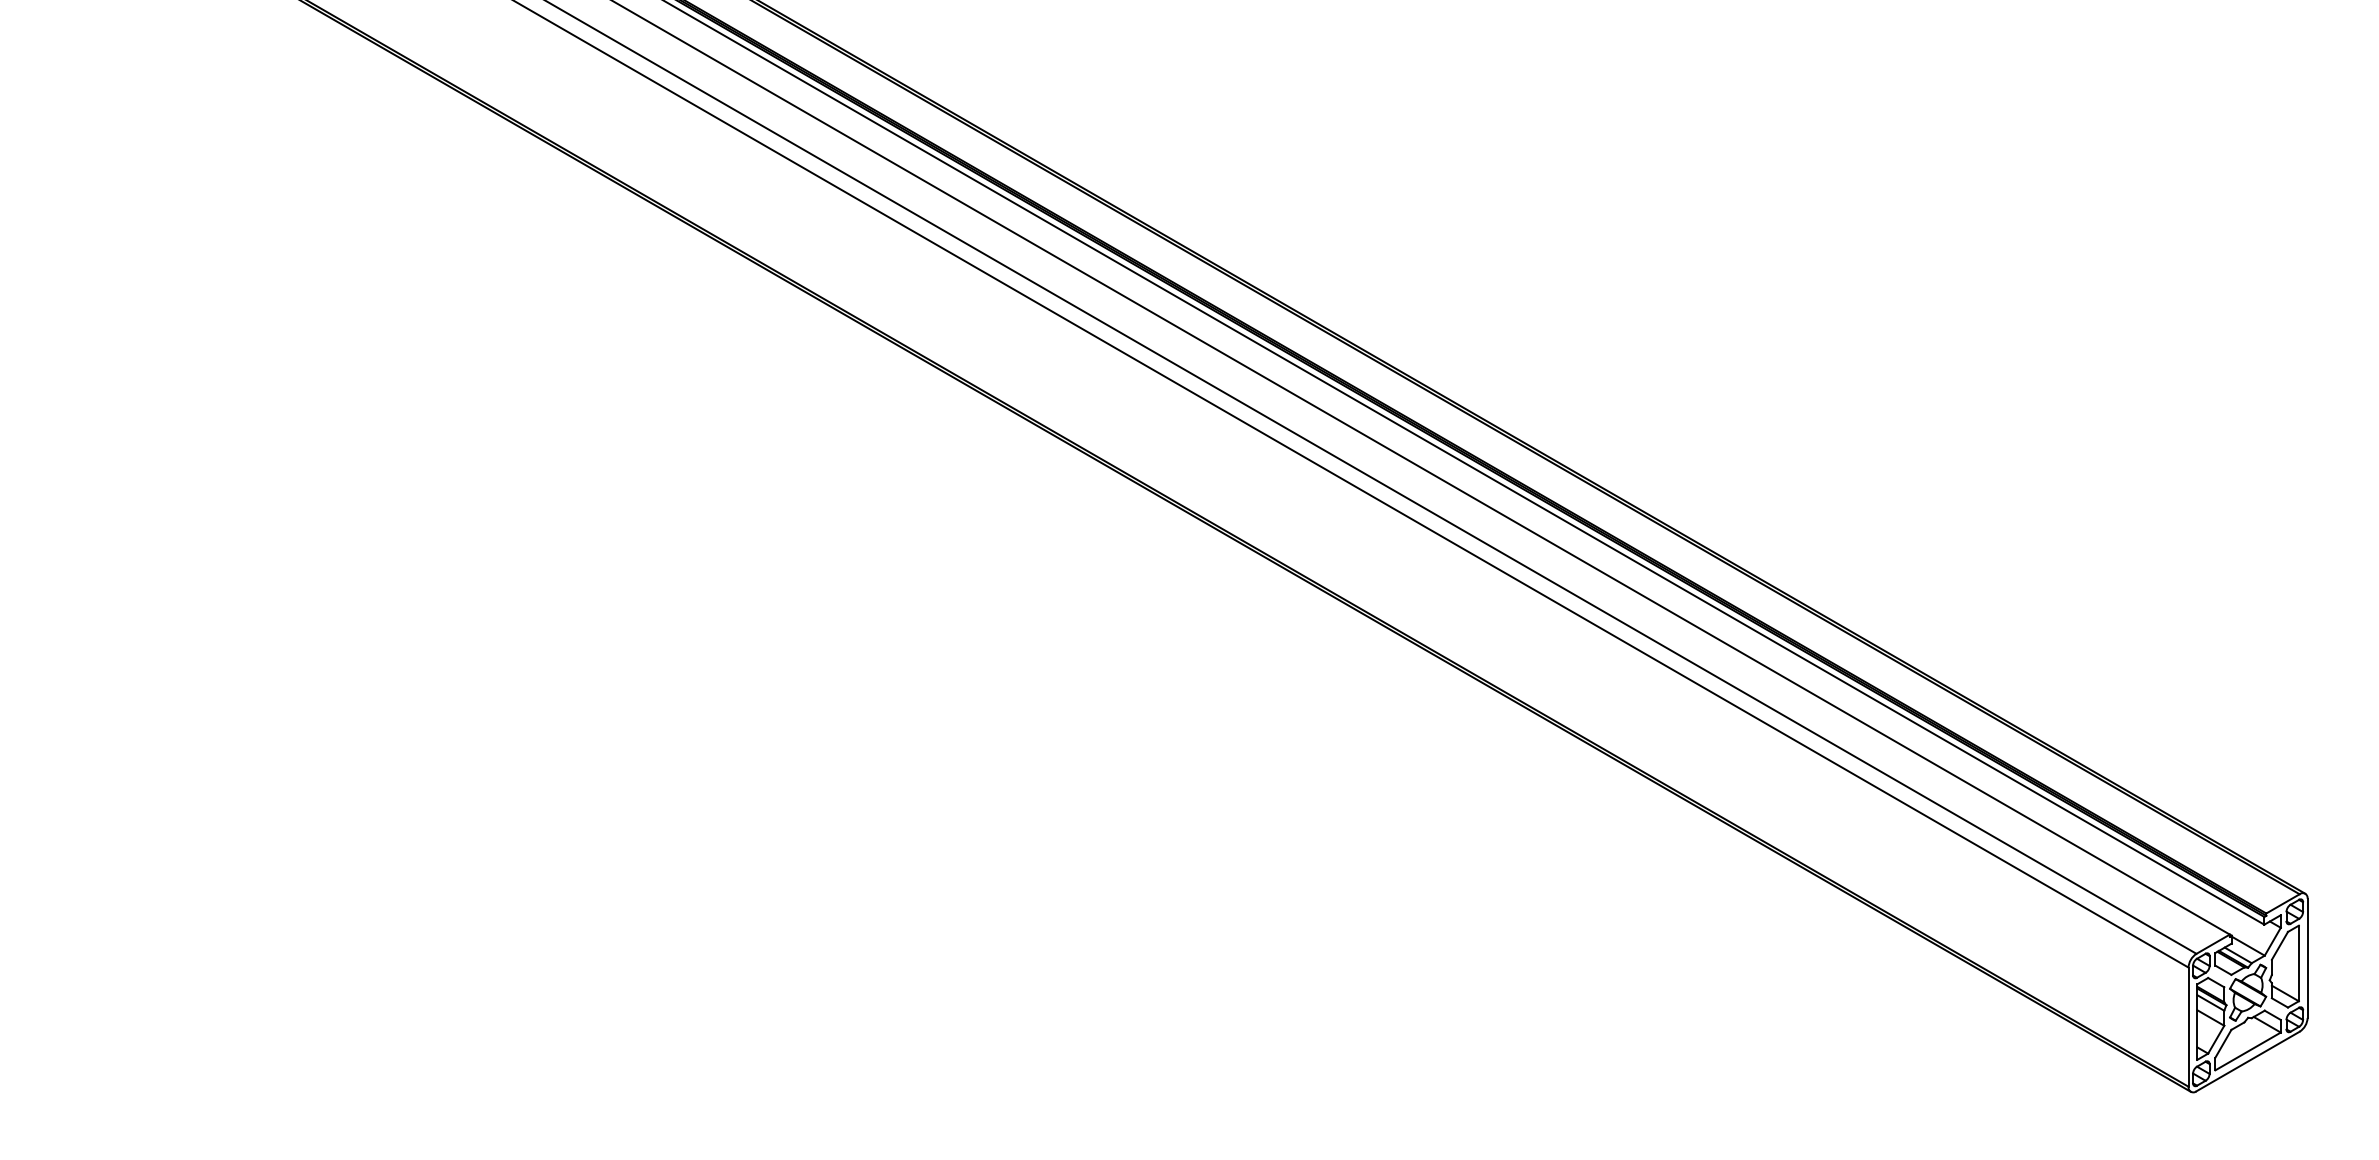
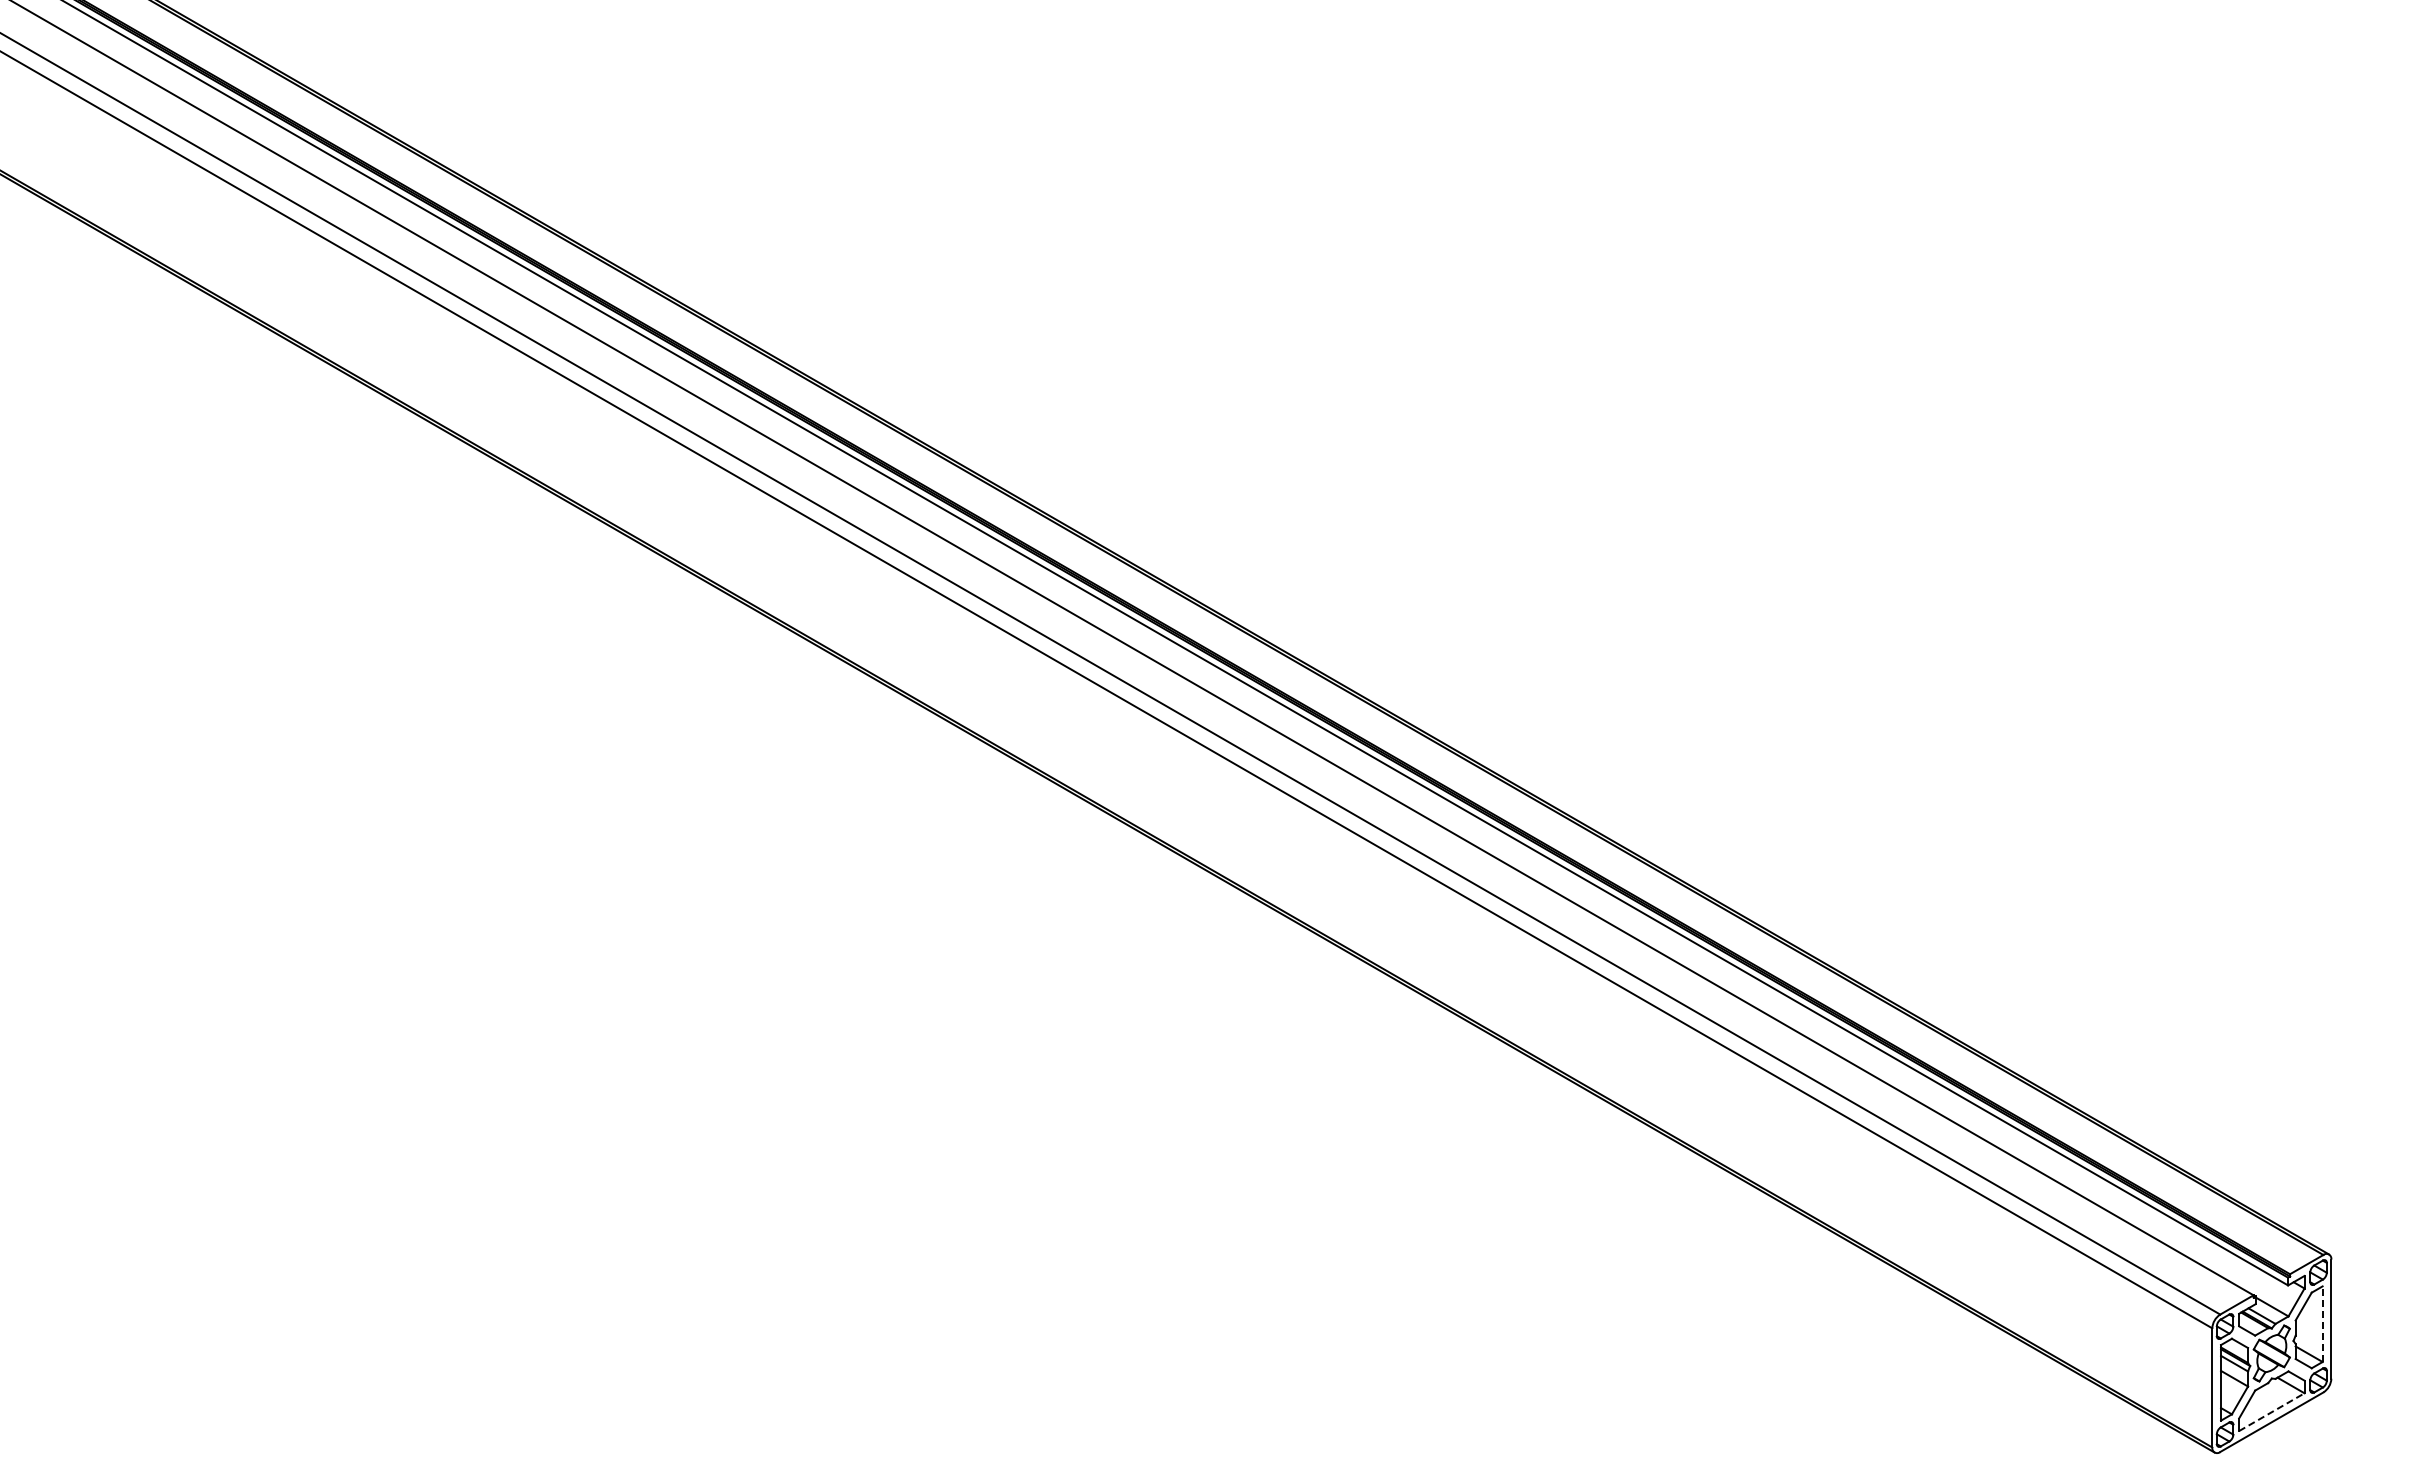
line: (2298, 963) -> (2322, 1324), solid -> dashed
line: (2247, 1051) -> (2271, 1412), solid -> dashed

